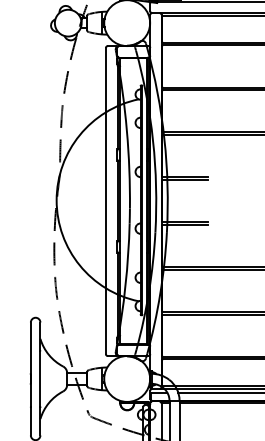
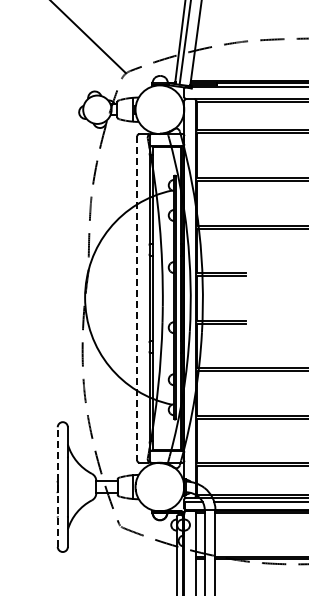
line: (106, 201) -> (137, 298), solid -> dashed
line: (30, 379) -> (57, 487), solid -> dashed

